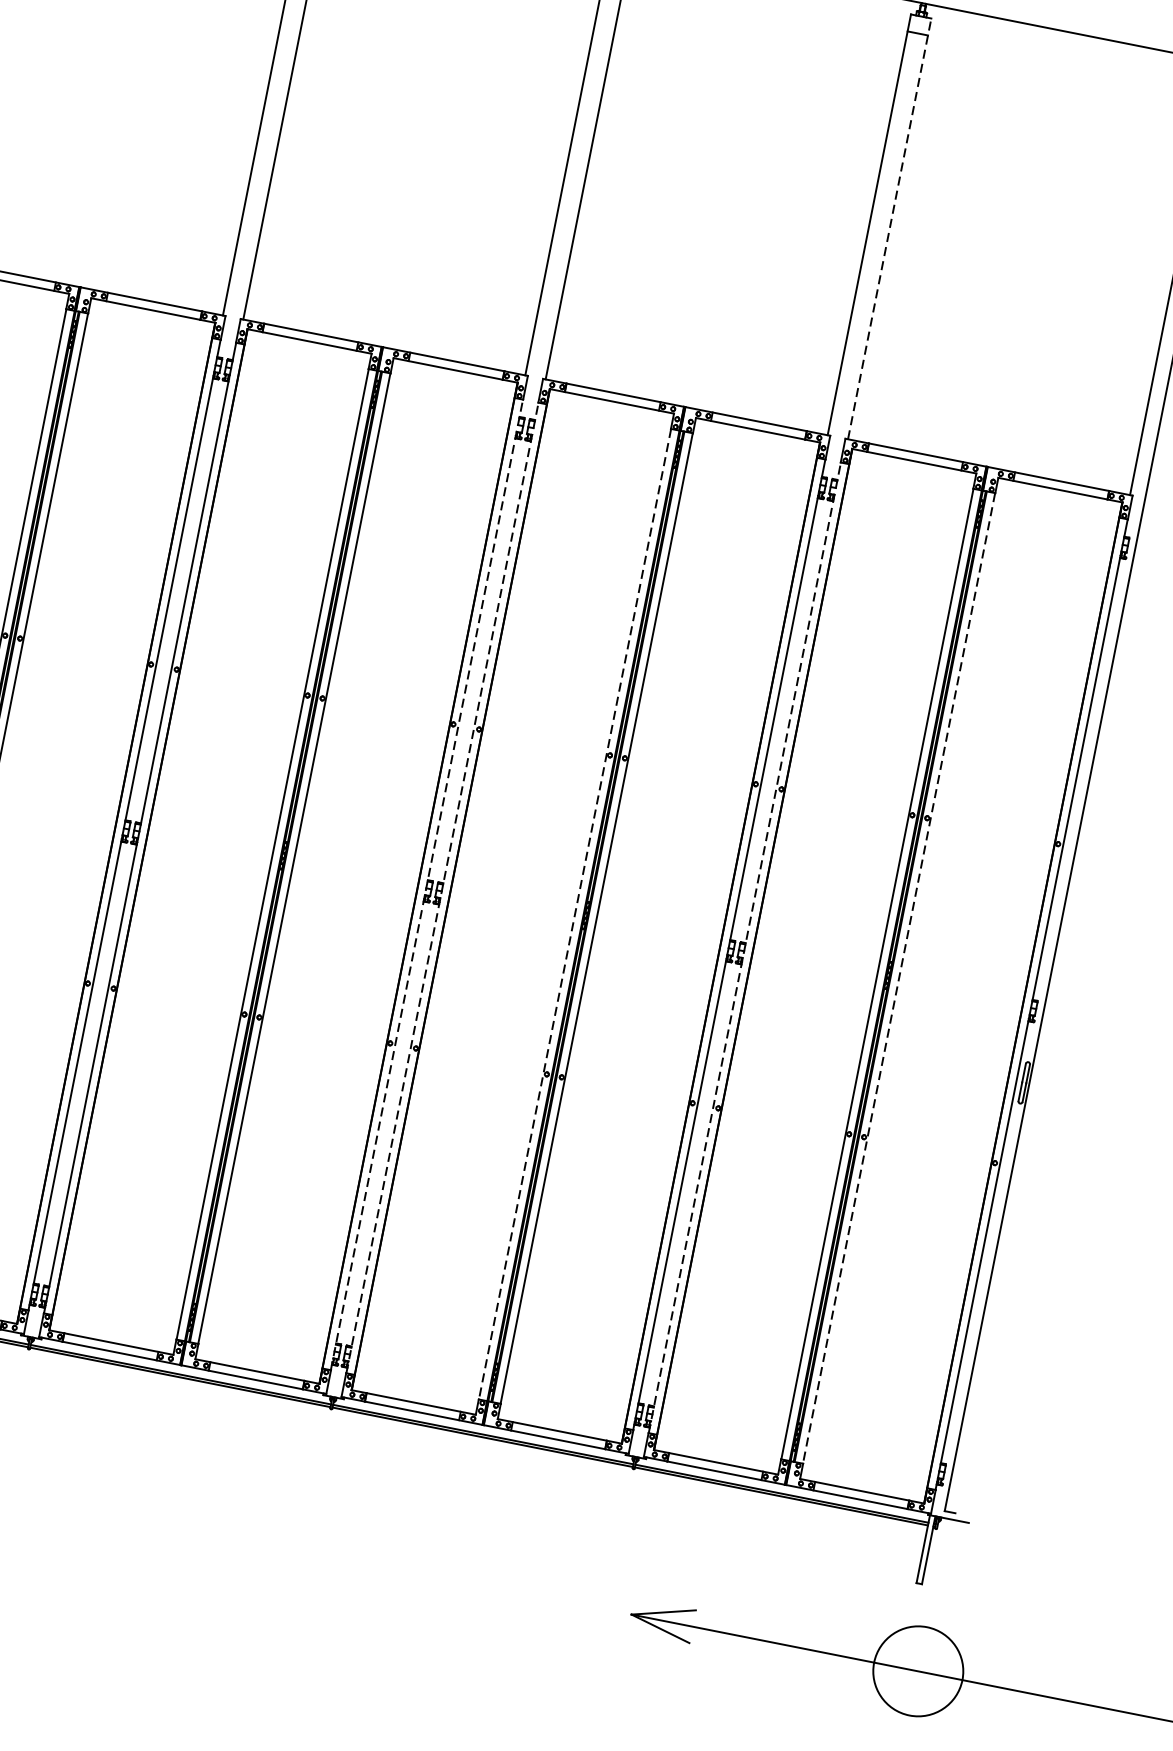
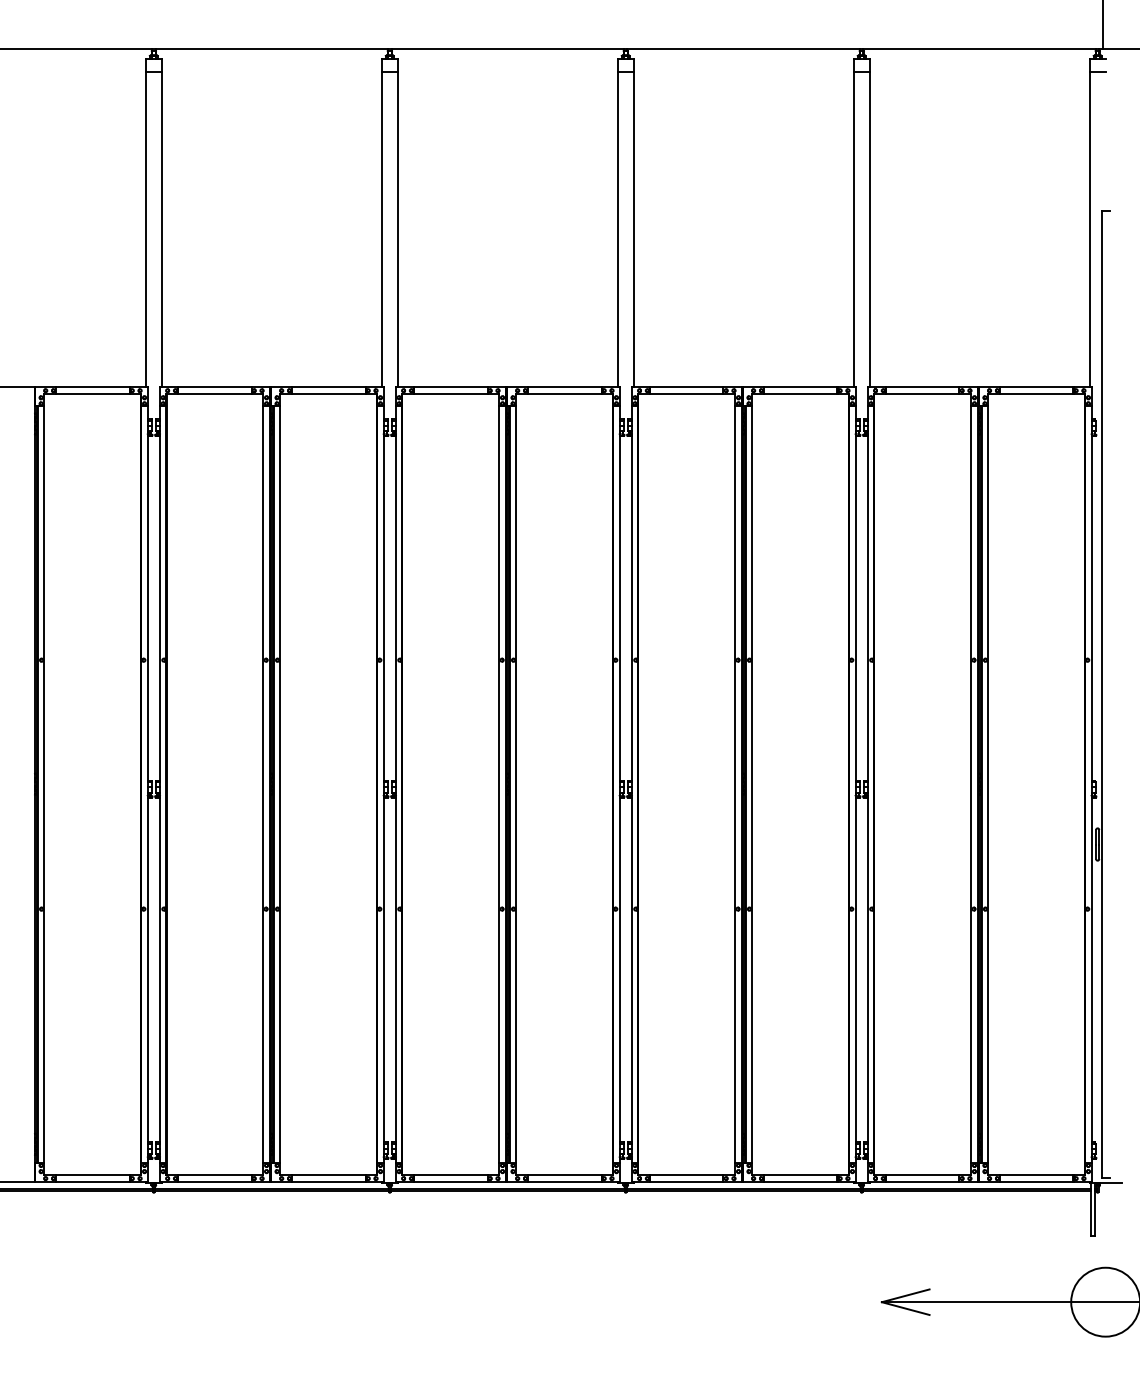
line: (889, 227) -> (869, 222), dashed -> solid
line: (426, 884) -> (619, 784), dashed -> solid
line: (442, 887) -> (631, 784), dashed -> solid
line: (575, 914) -> (735, 784), dashed -> solid
line: (744, 947) -> (867, 784), dashed -> solid
line: (899, 978) -> (988, 784), dashed -> solid

